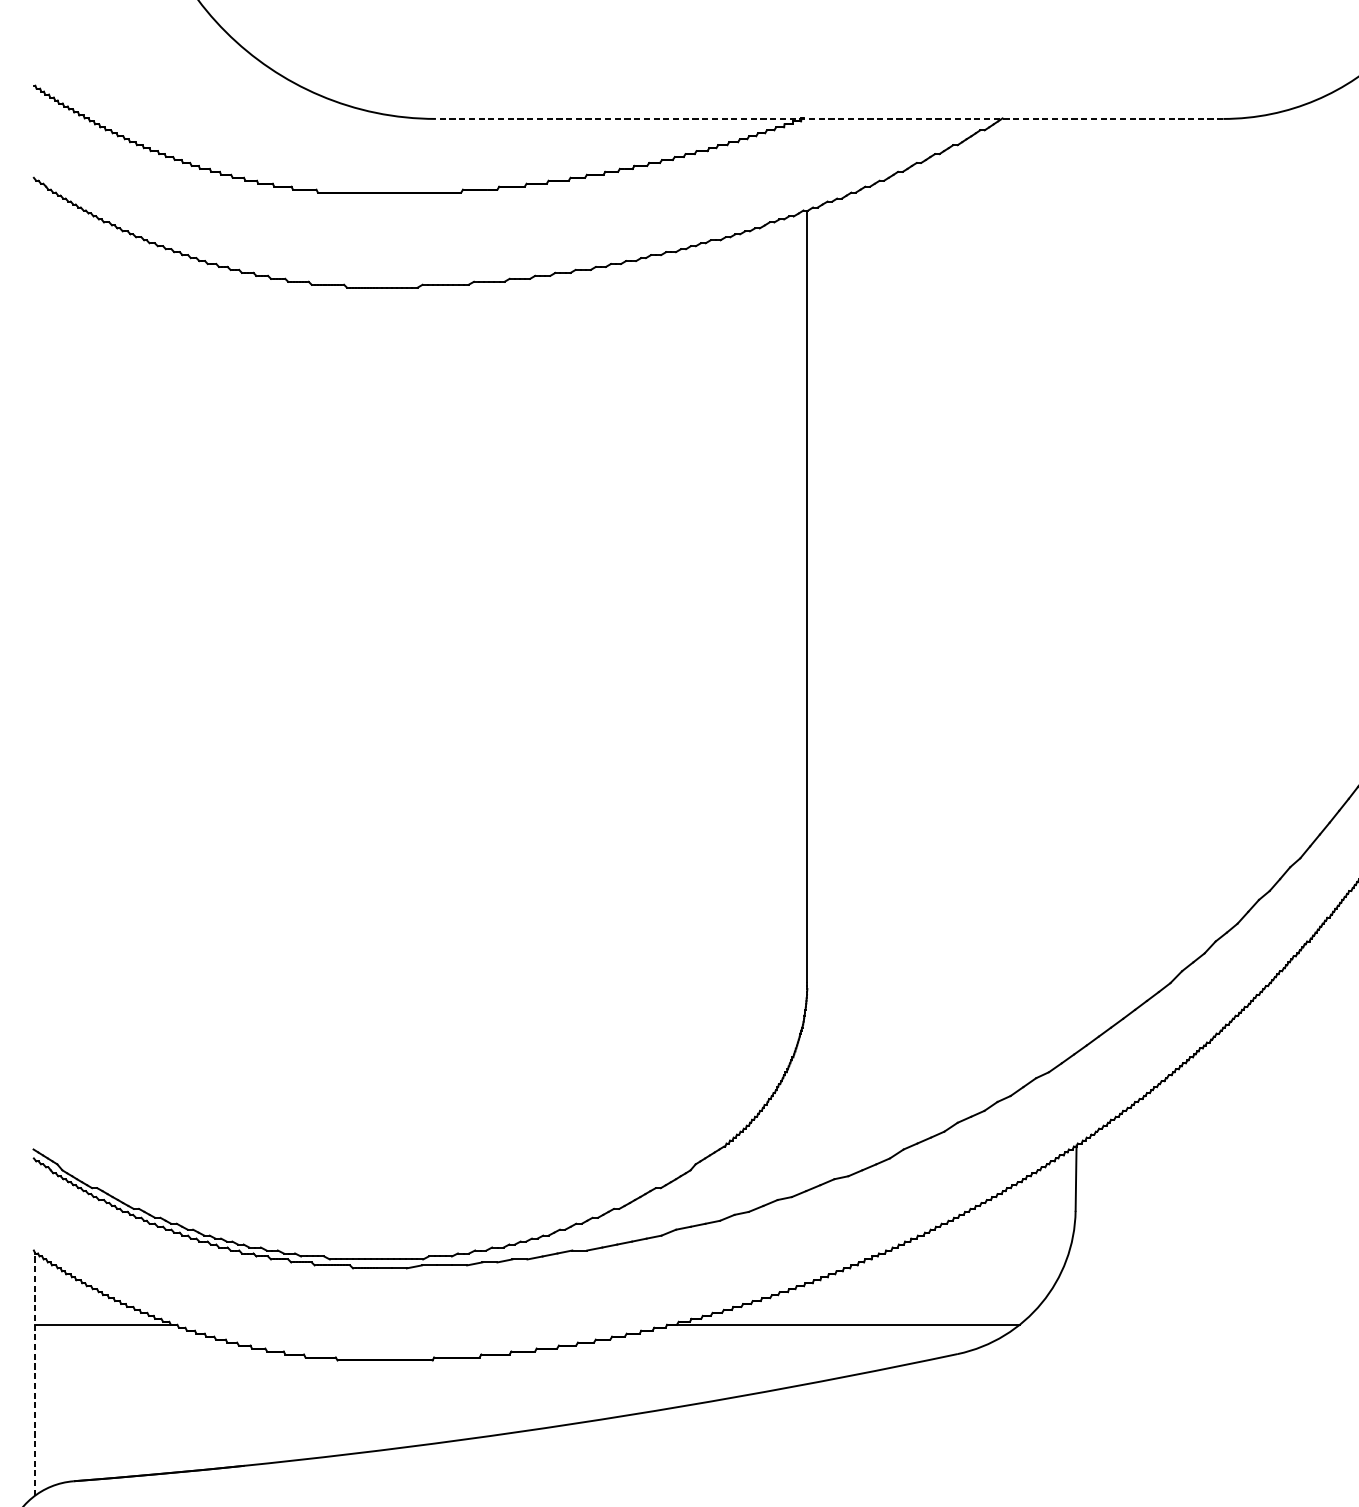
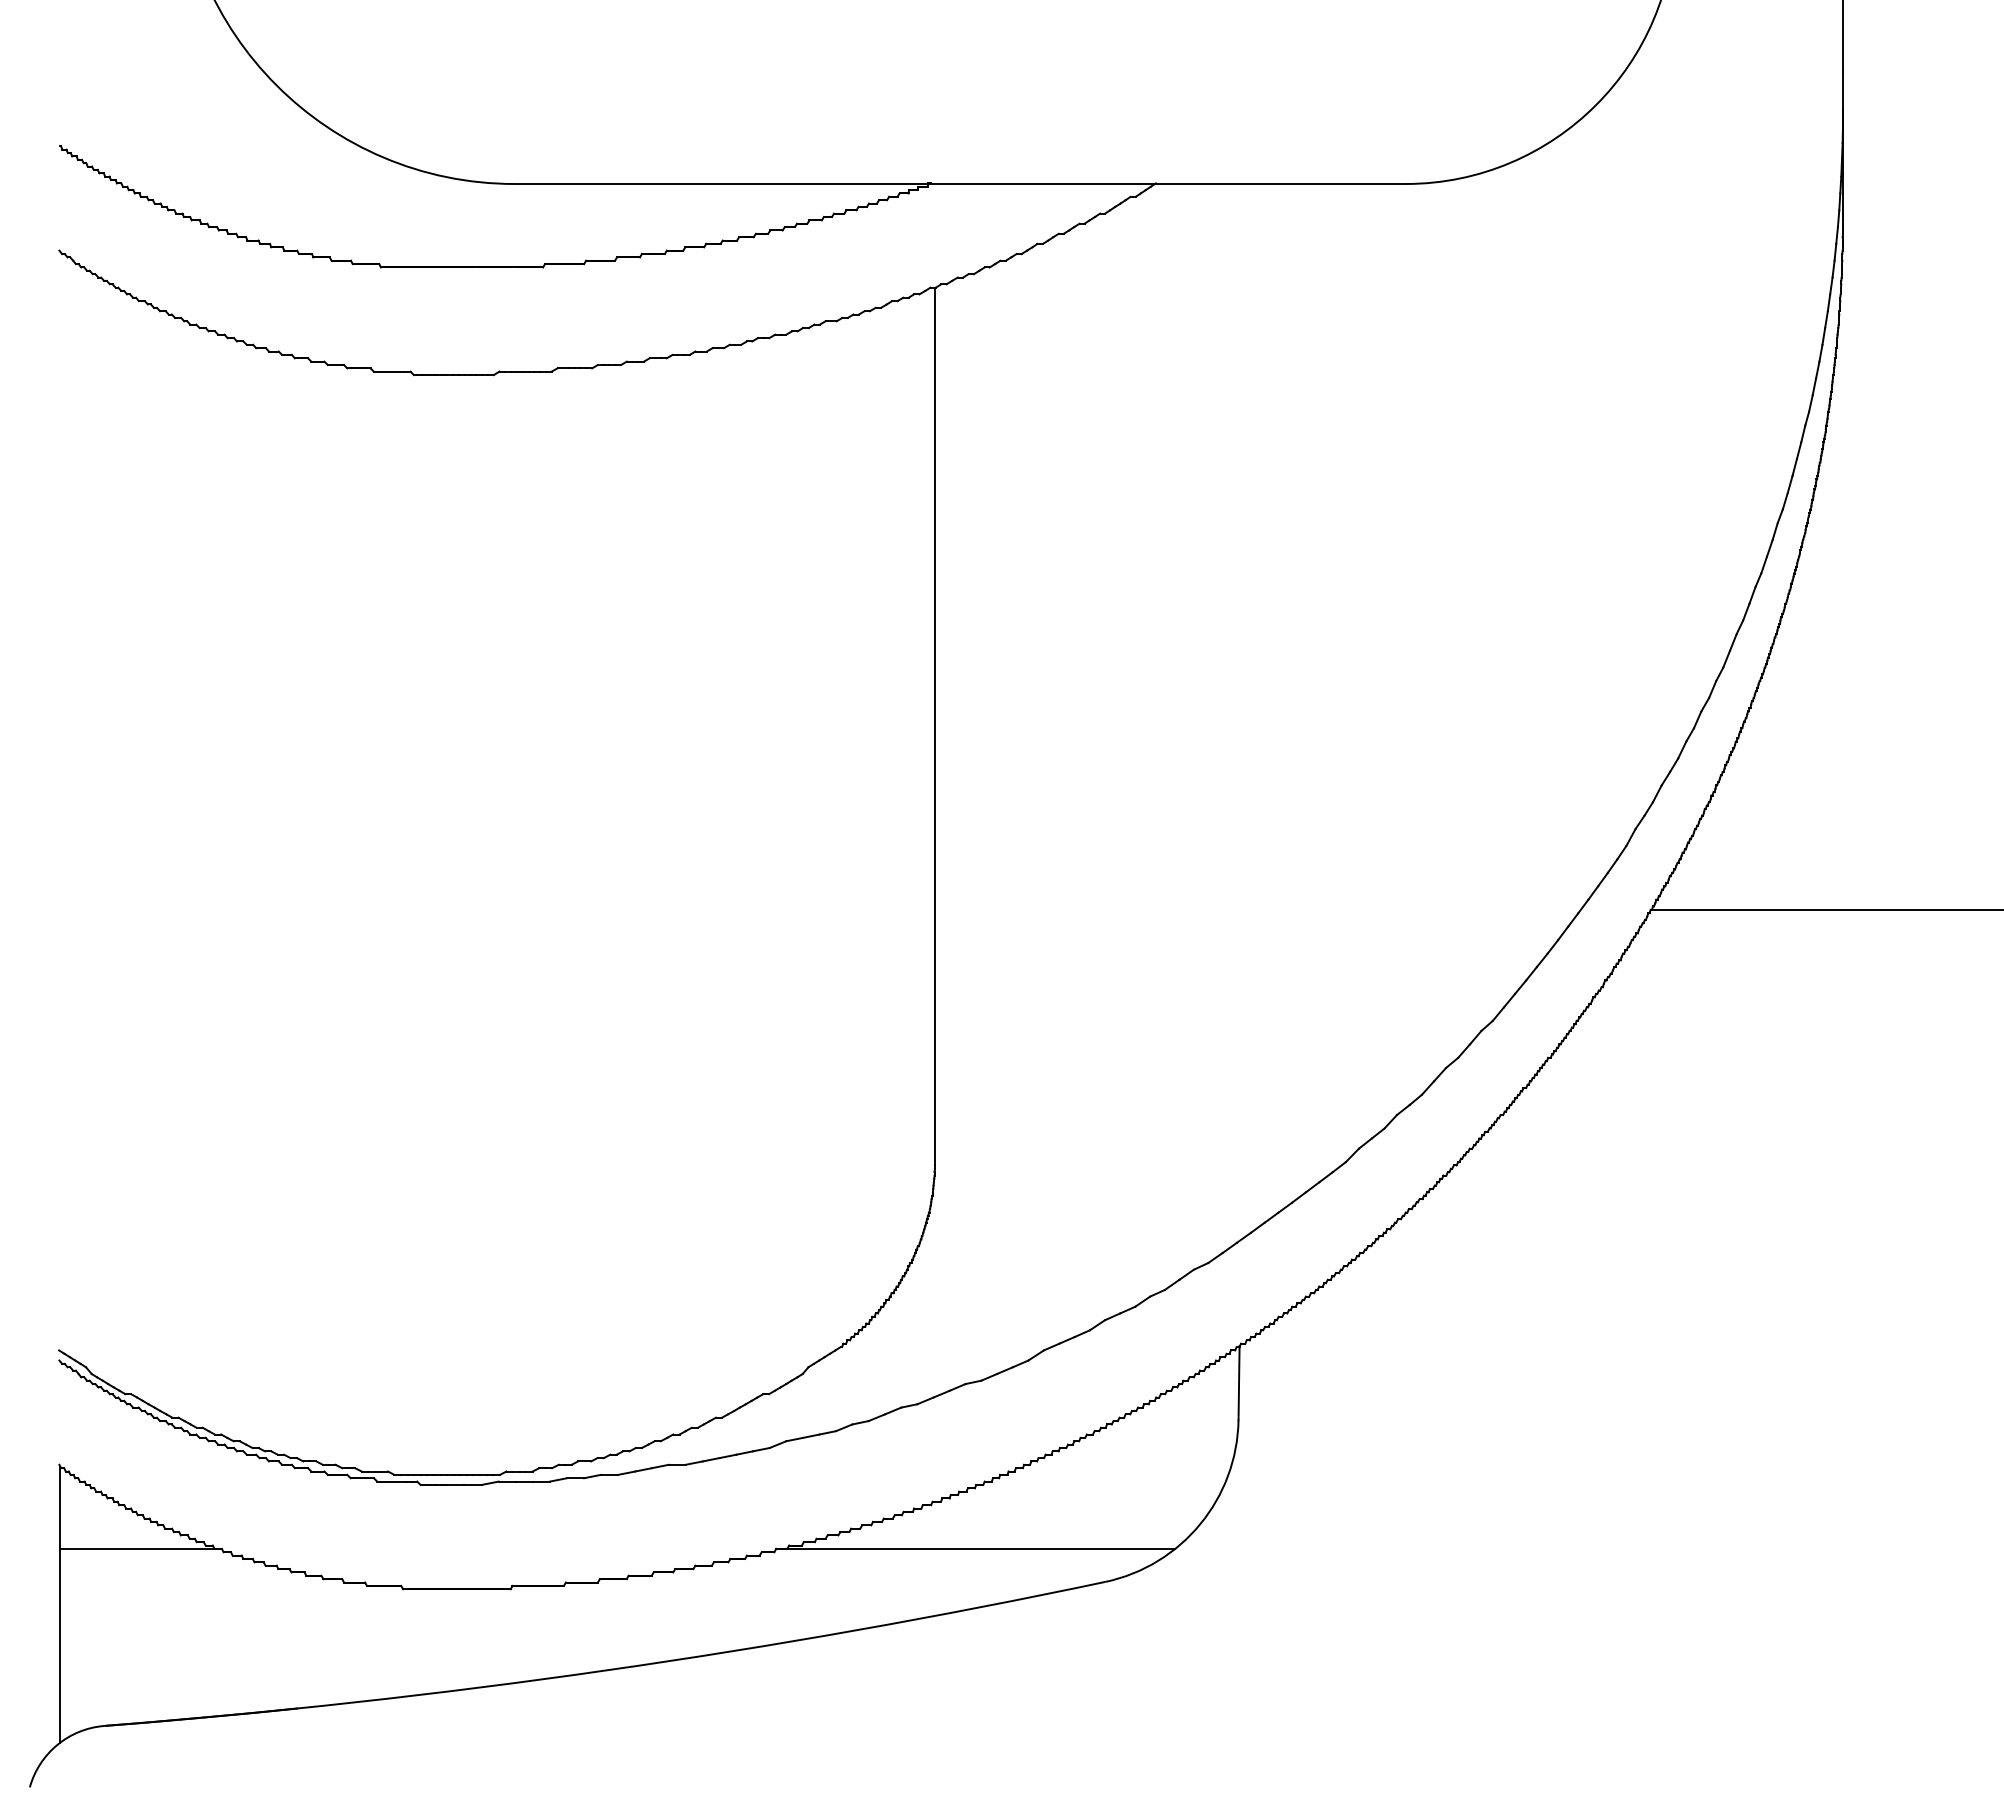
line: (829, 119) -> (960, 184), dashed -> solid
line: (34, 1373) -> (60, 1604), dashed -> solid

